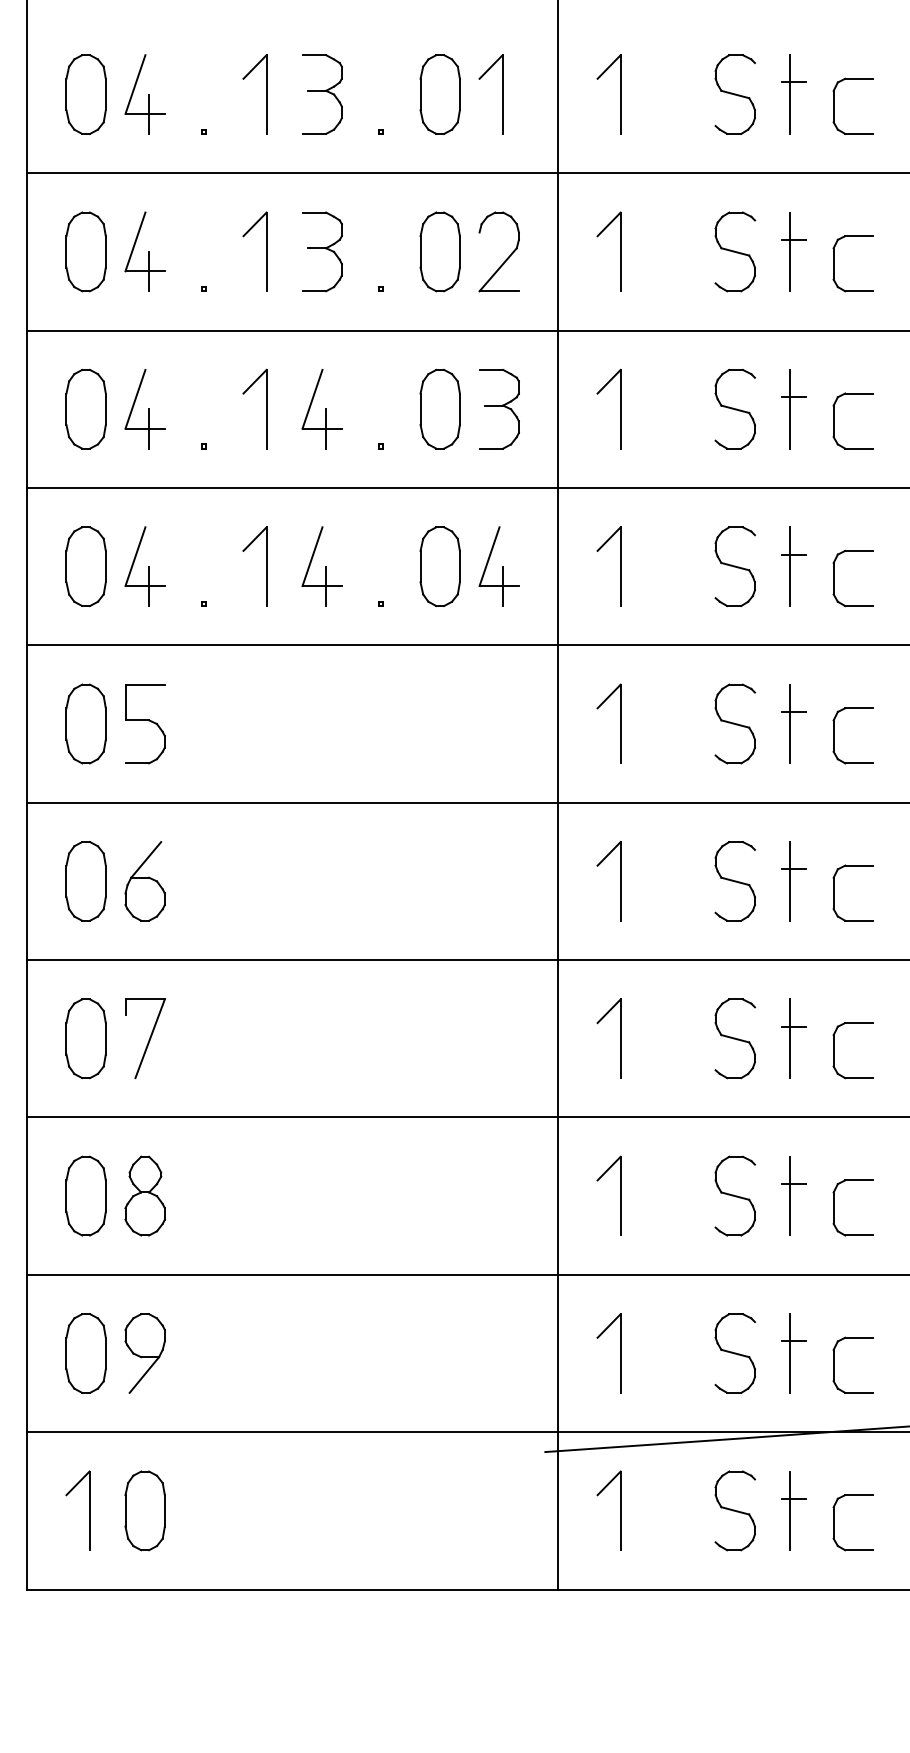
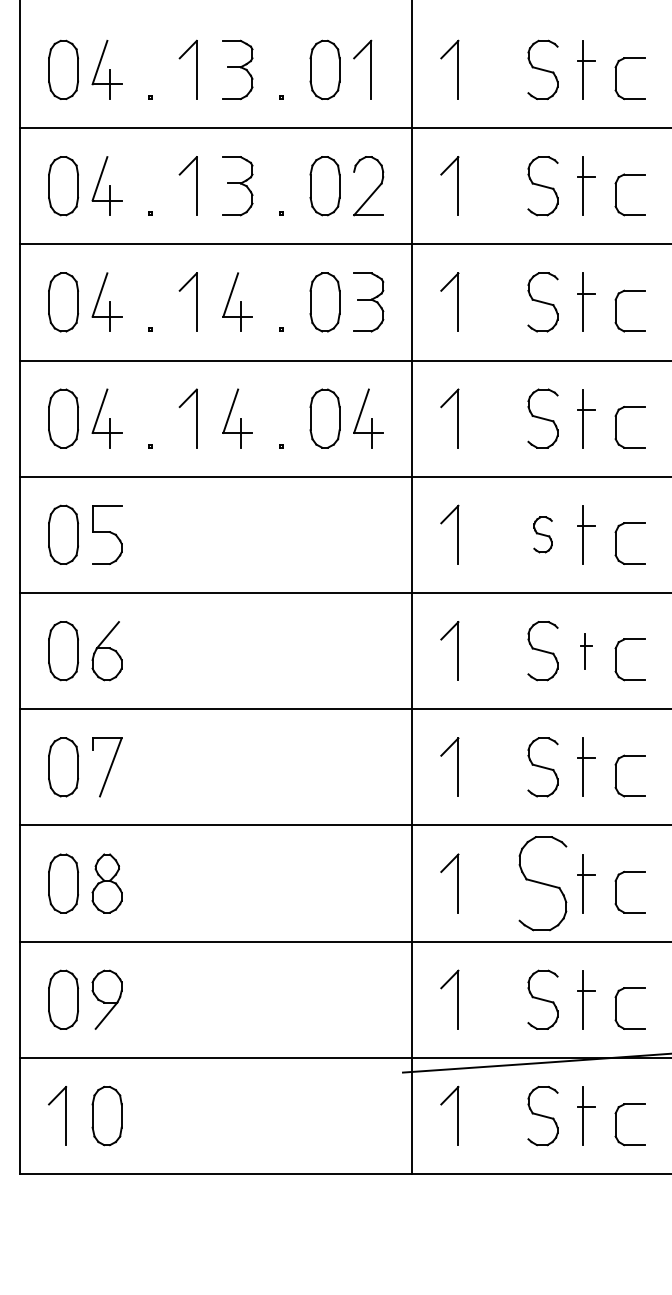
part: (735, 723) -> (543, 534), size x0.6
part: (793, 881) -> (586, 651), size x0.6
part: (735, 1195) -> (543, 883), size x1.6

